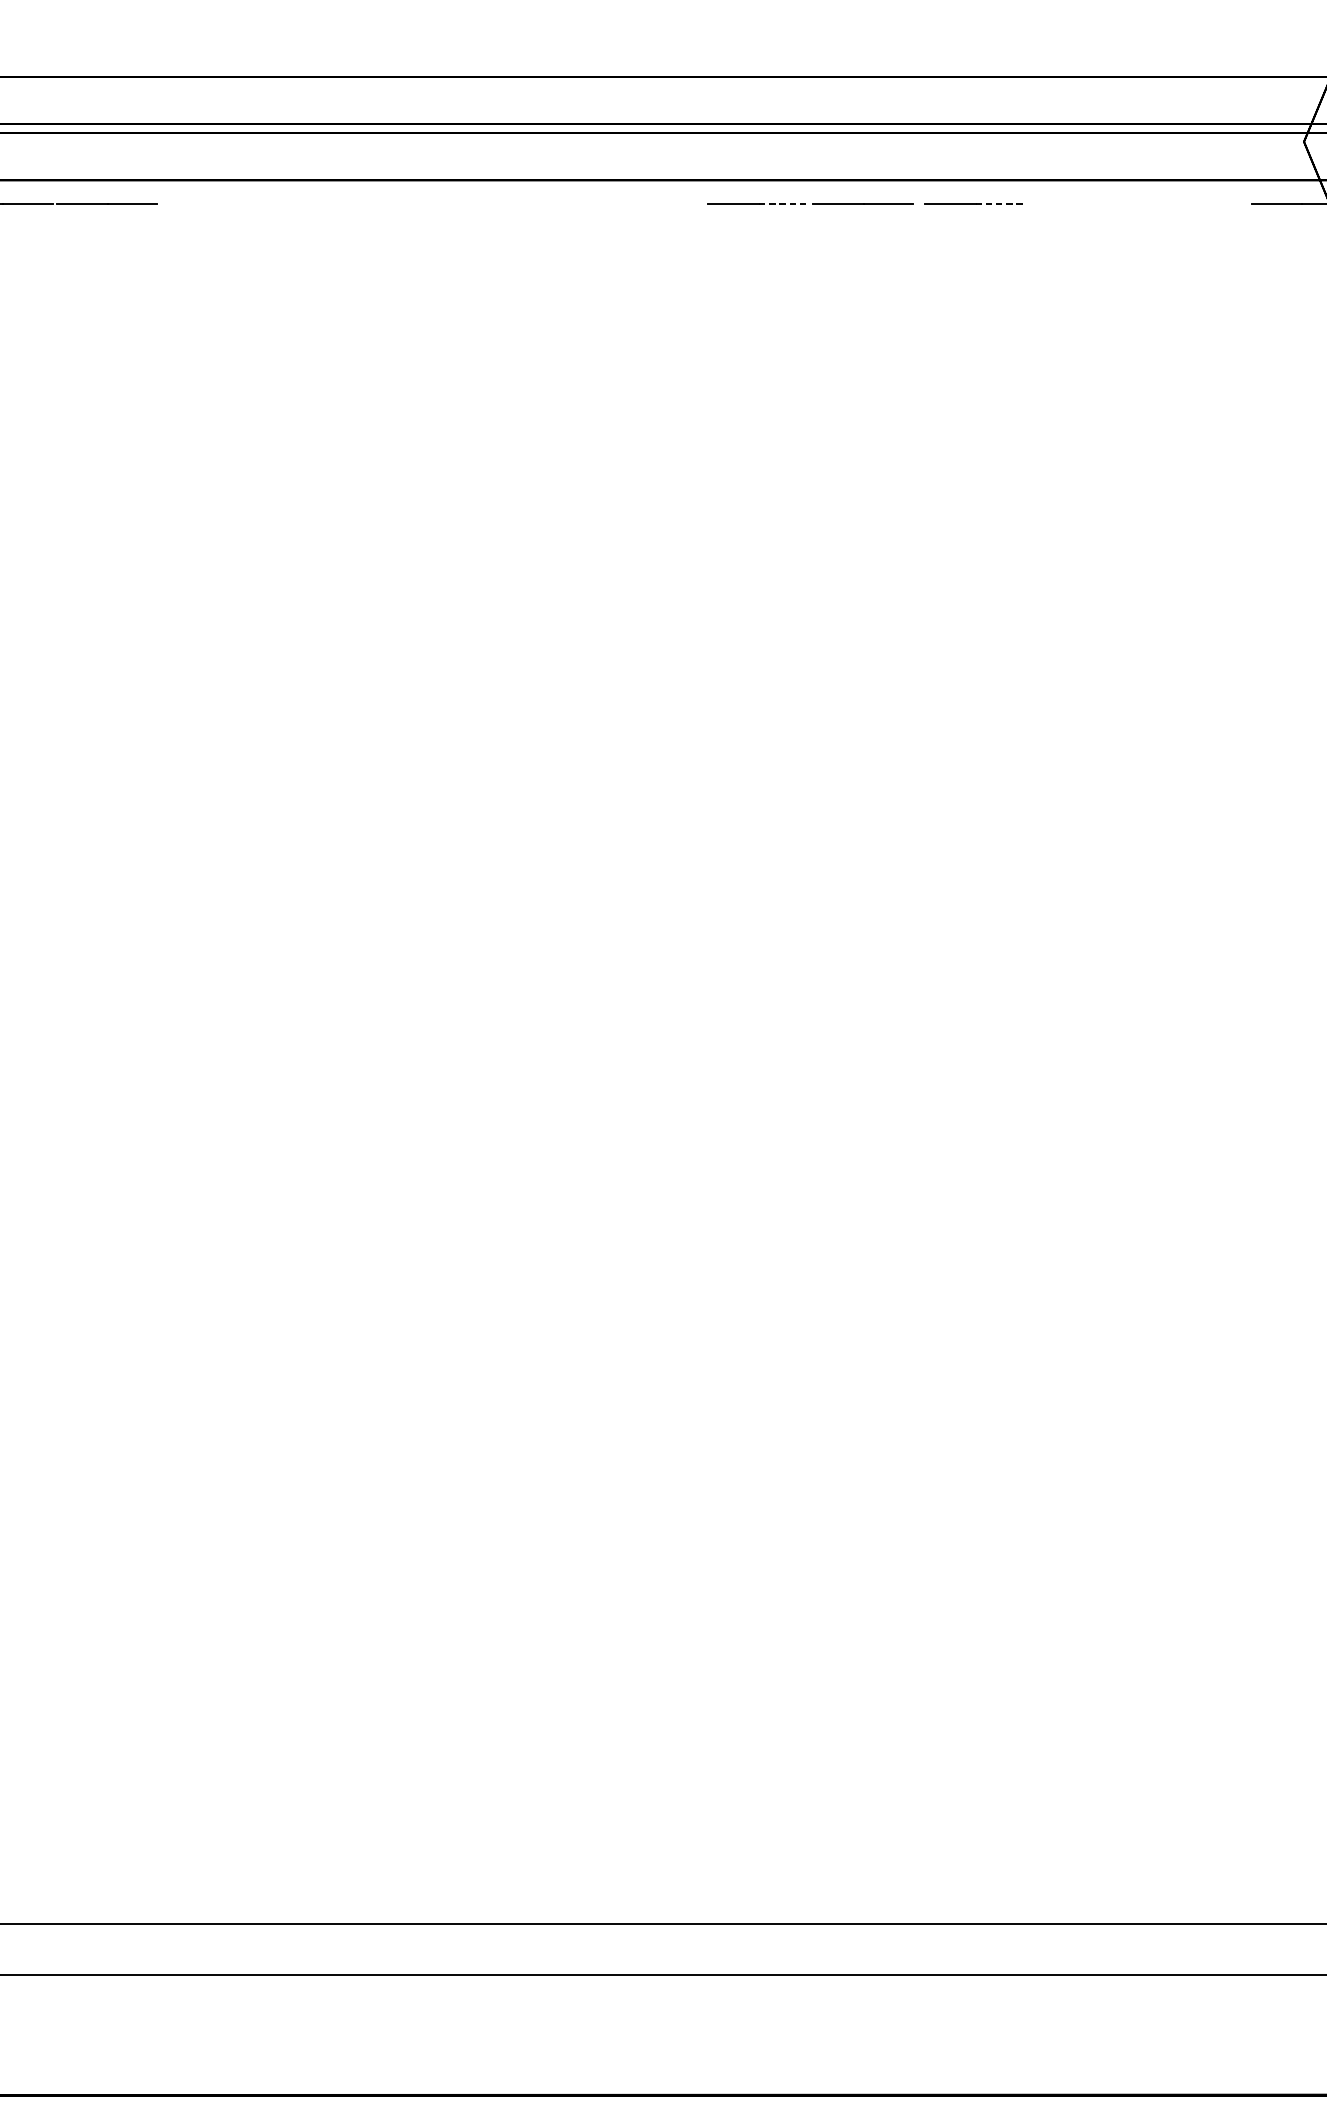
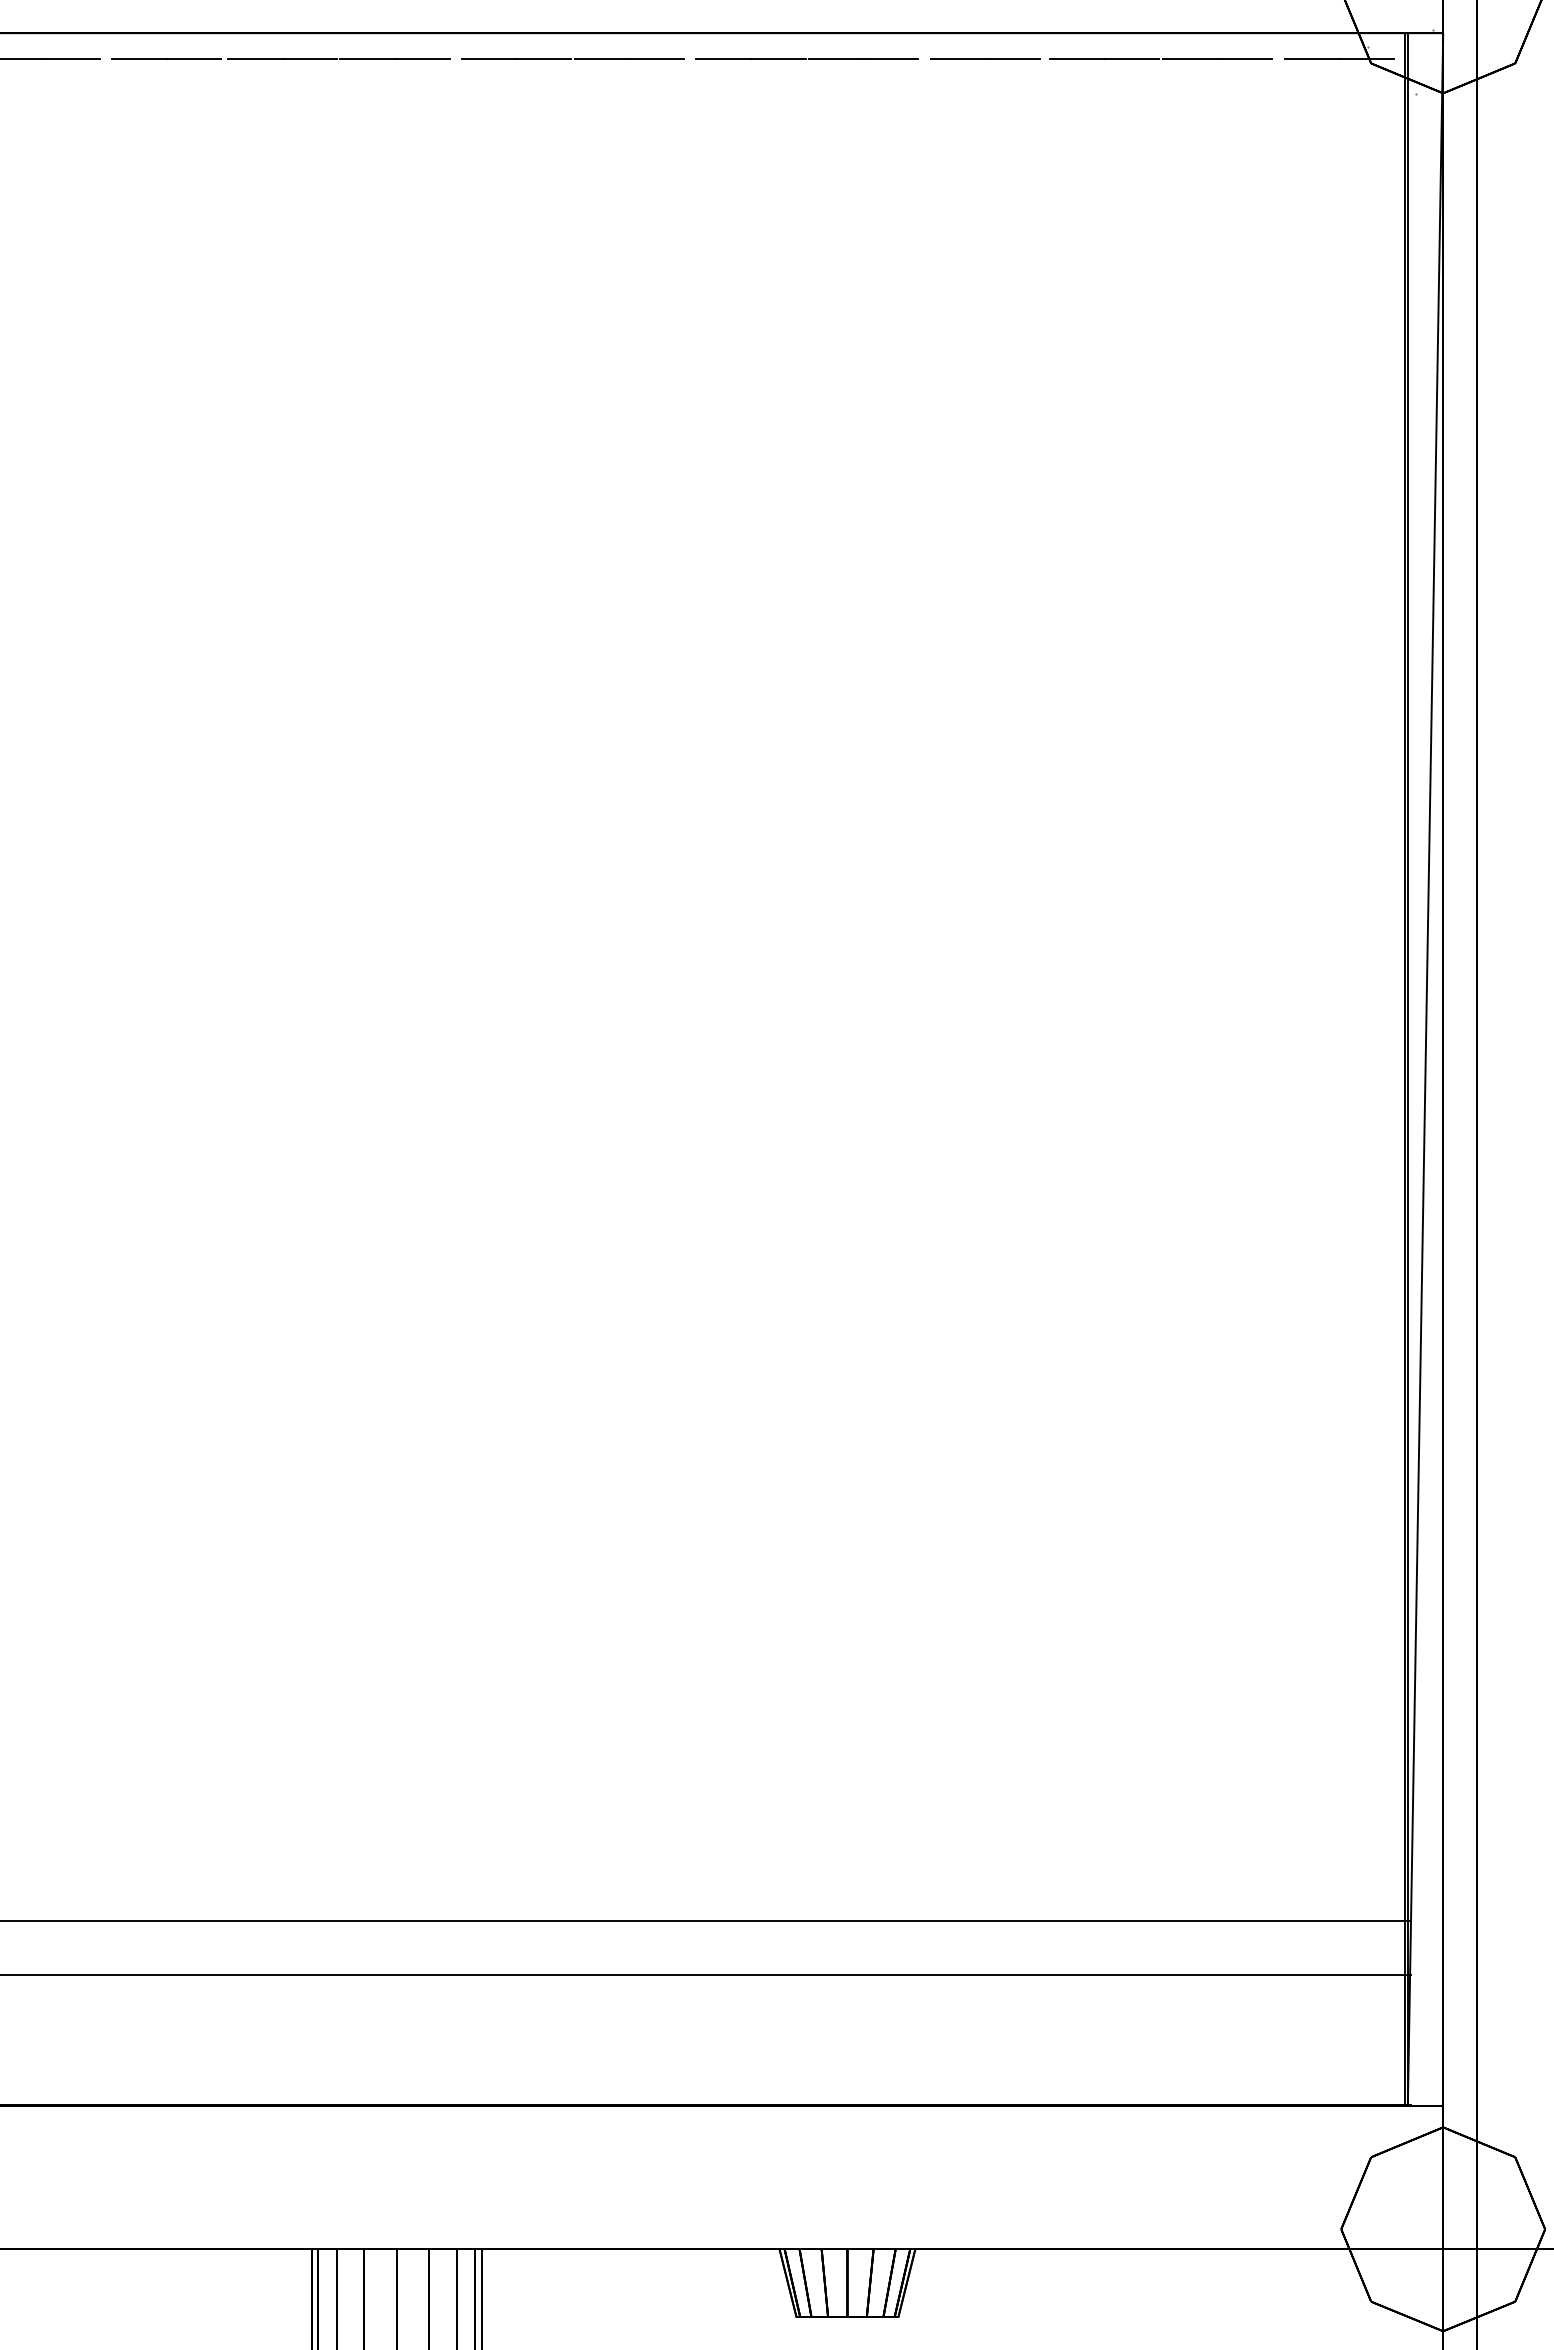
line: (324, 203) -> (280, 58), added
line: (592, 203) -> (571, 58), added
line: (784, 203) -> (778, 58), dashed -> solid
line: (1001, 203) -> (1013, 58), dashed -> solid
line: (1136, 203) -> (1159, 58), added

